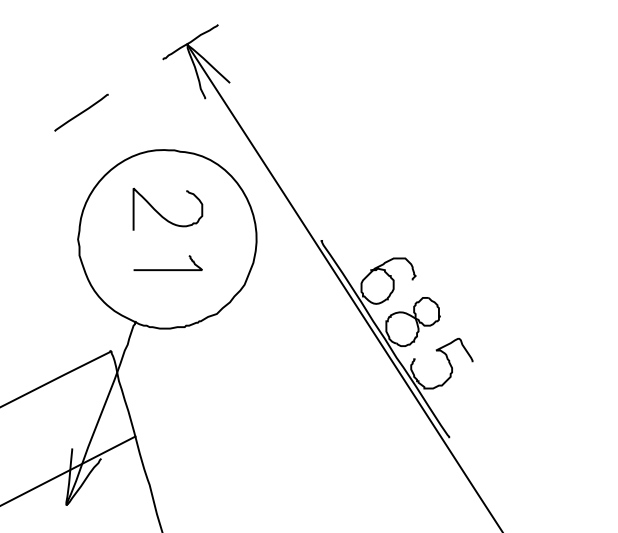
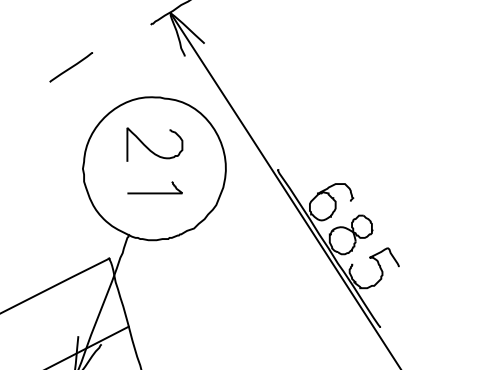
line: (81, 112) -> (71, 67), moved

